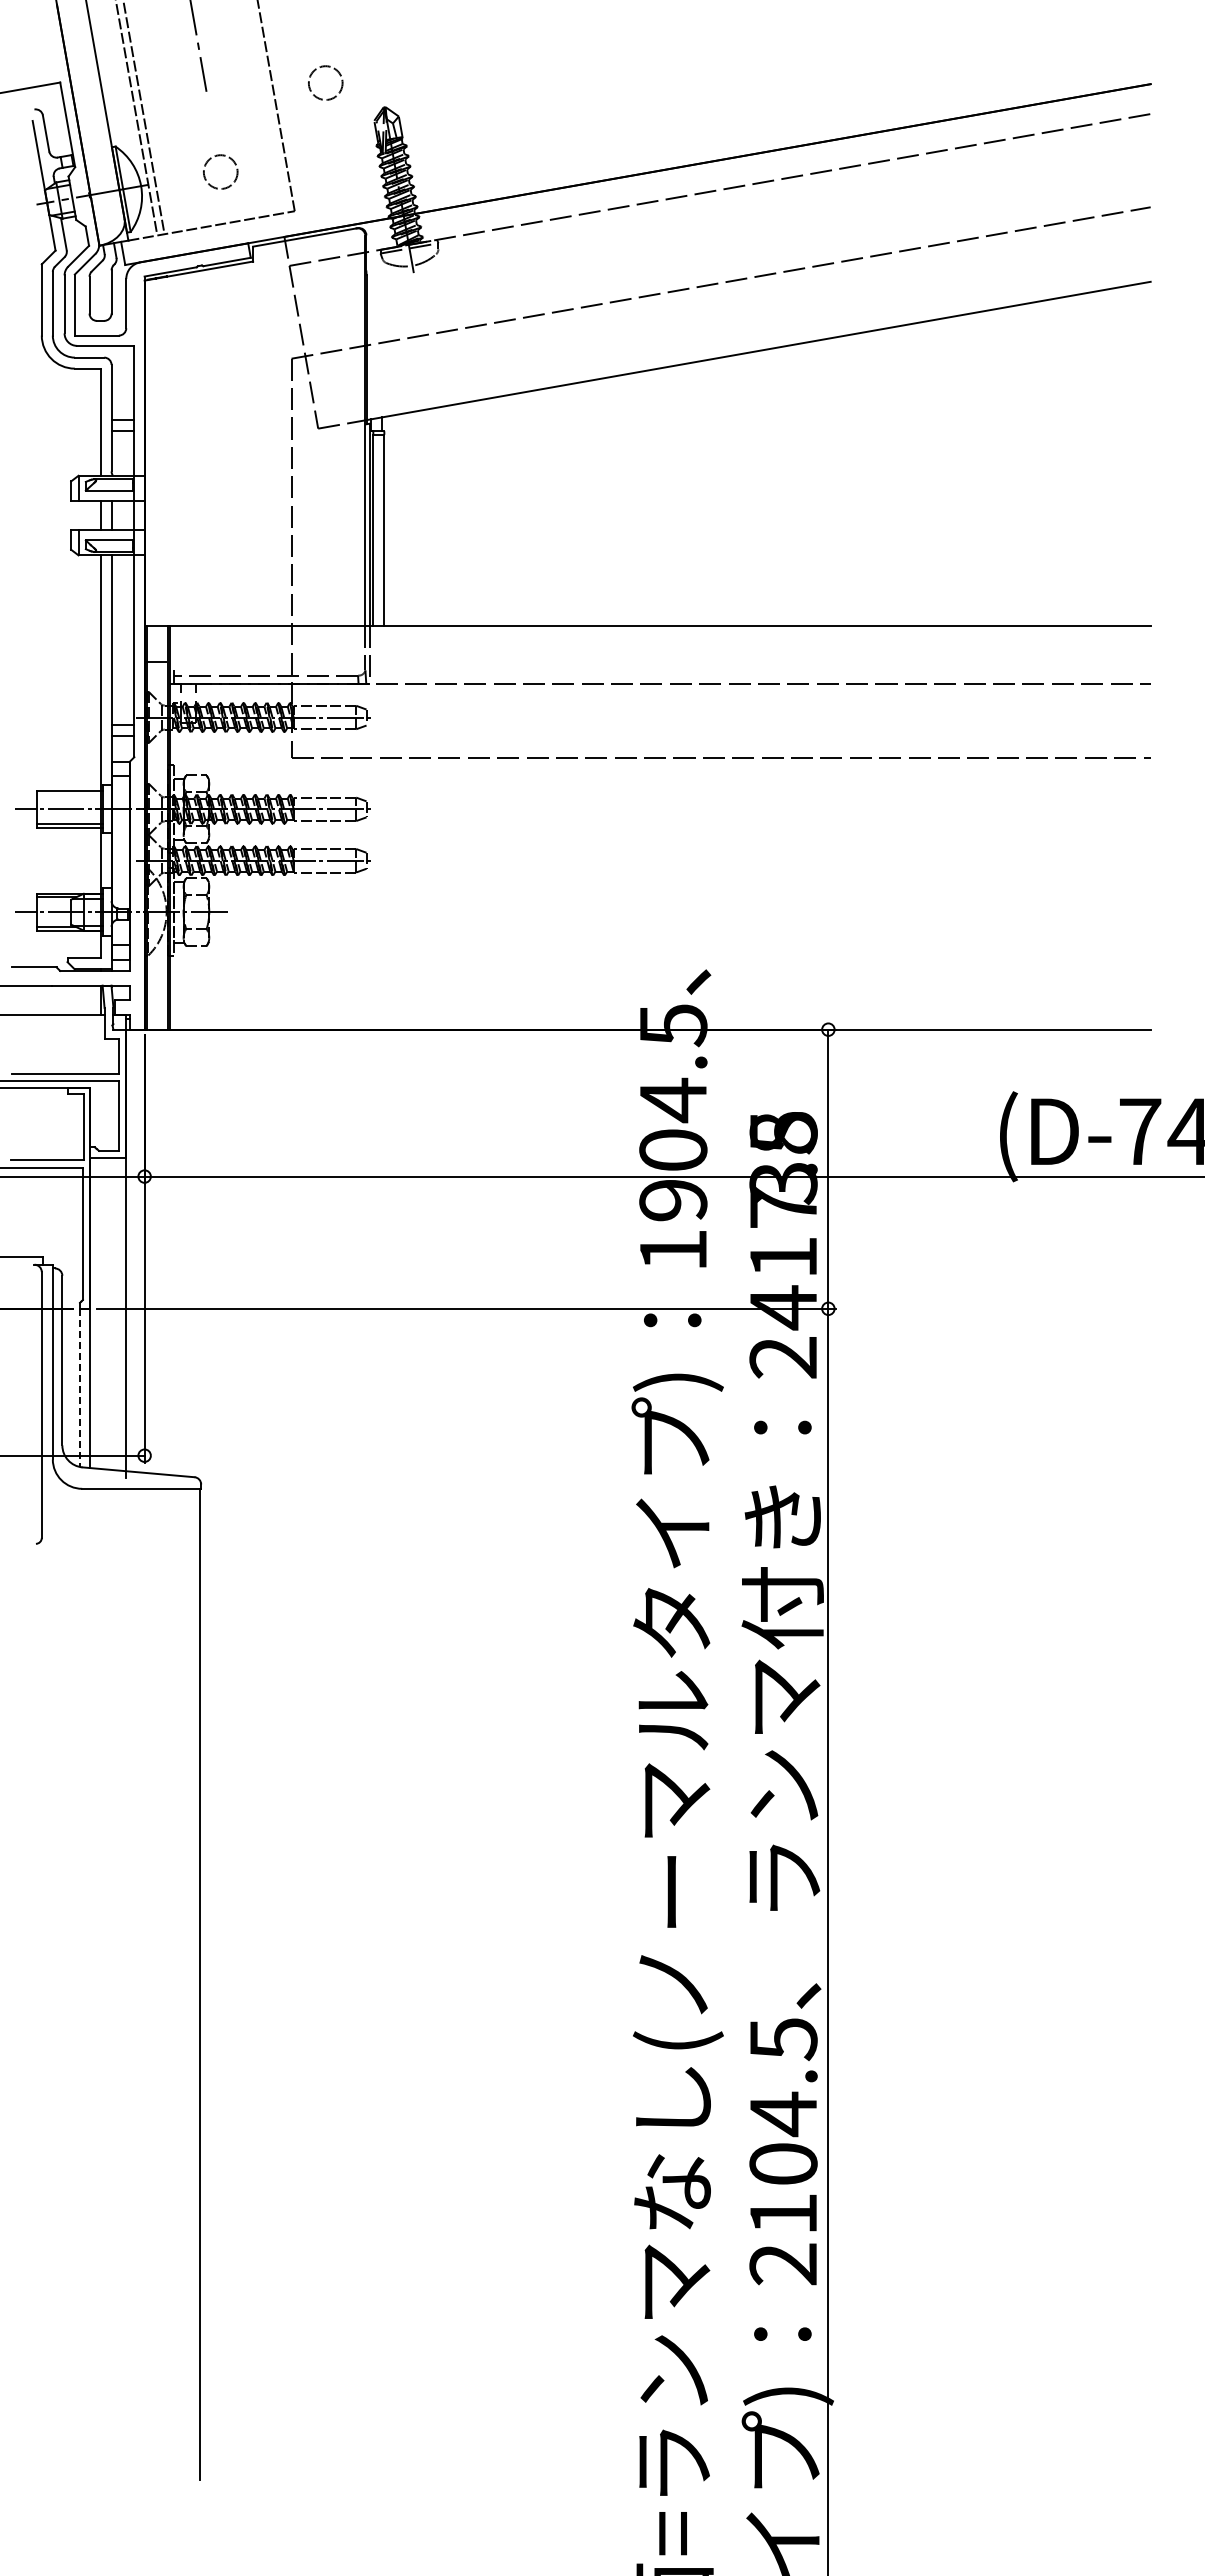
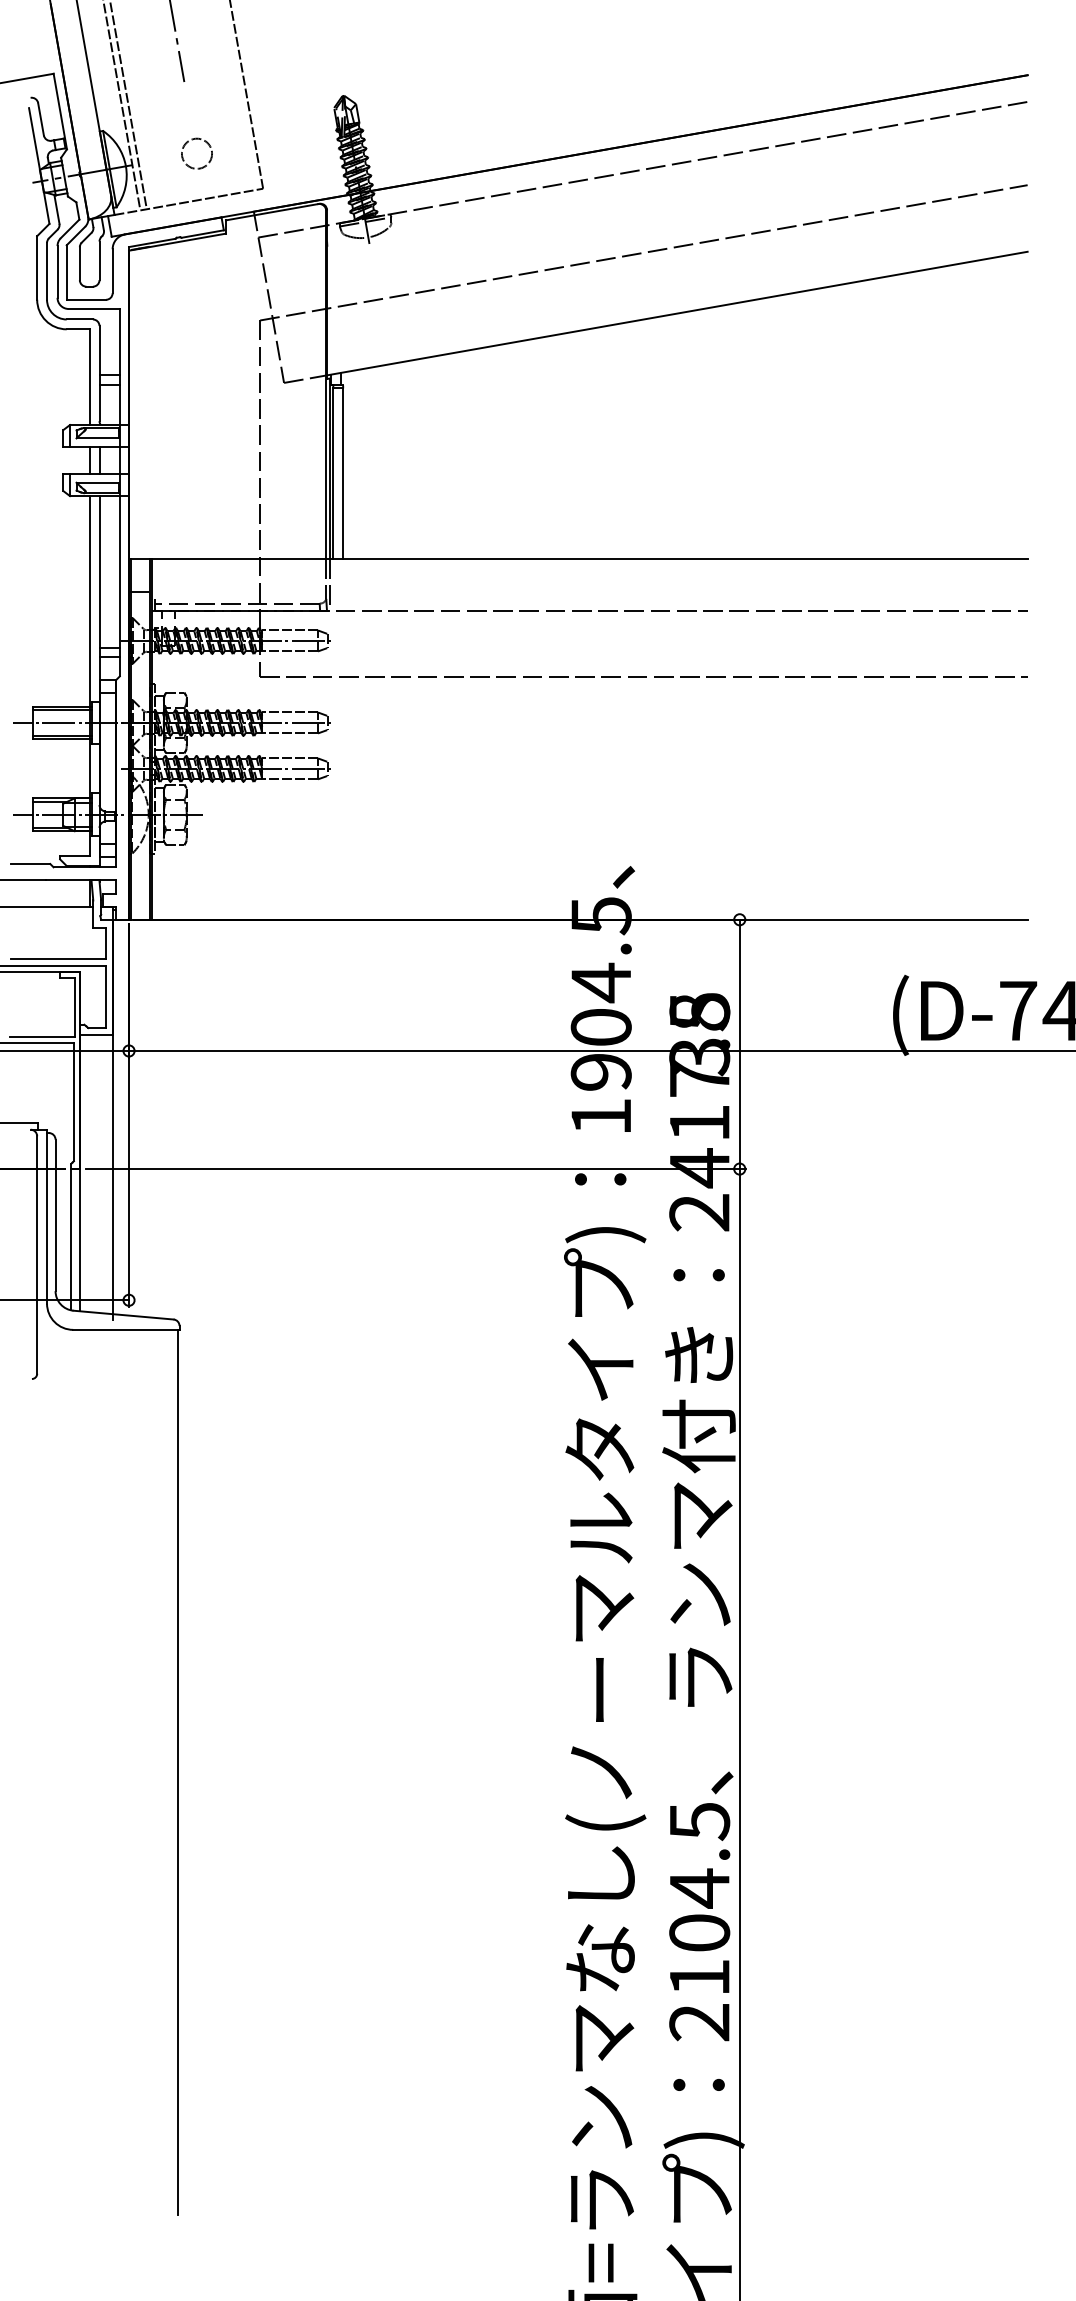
circle: (325, 82) -> (290, 73), removed
line: (69, 794) -> (61, 709), added
line: (80, 1388) -> (71, 1240), dashed -> solid

